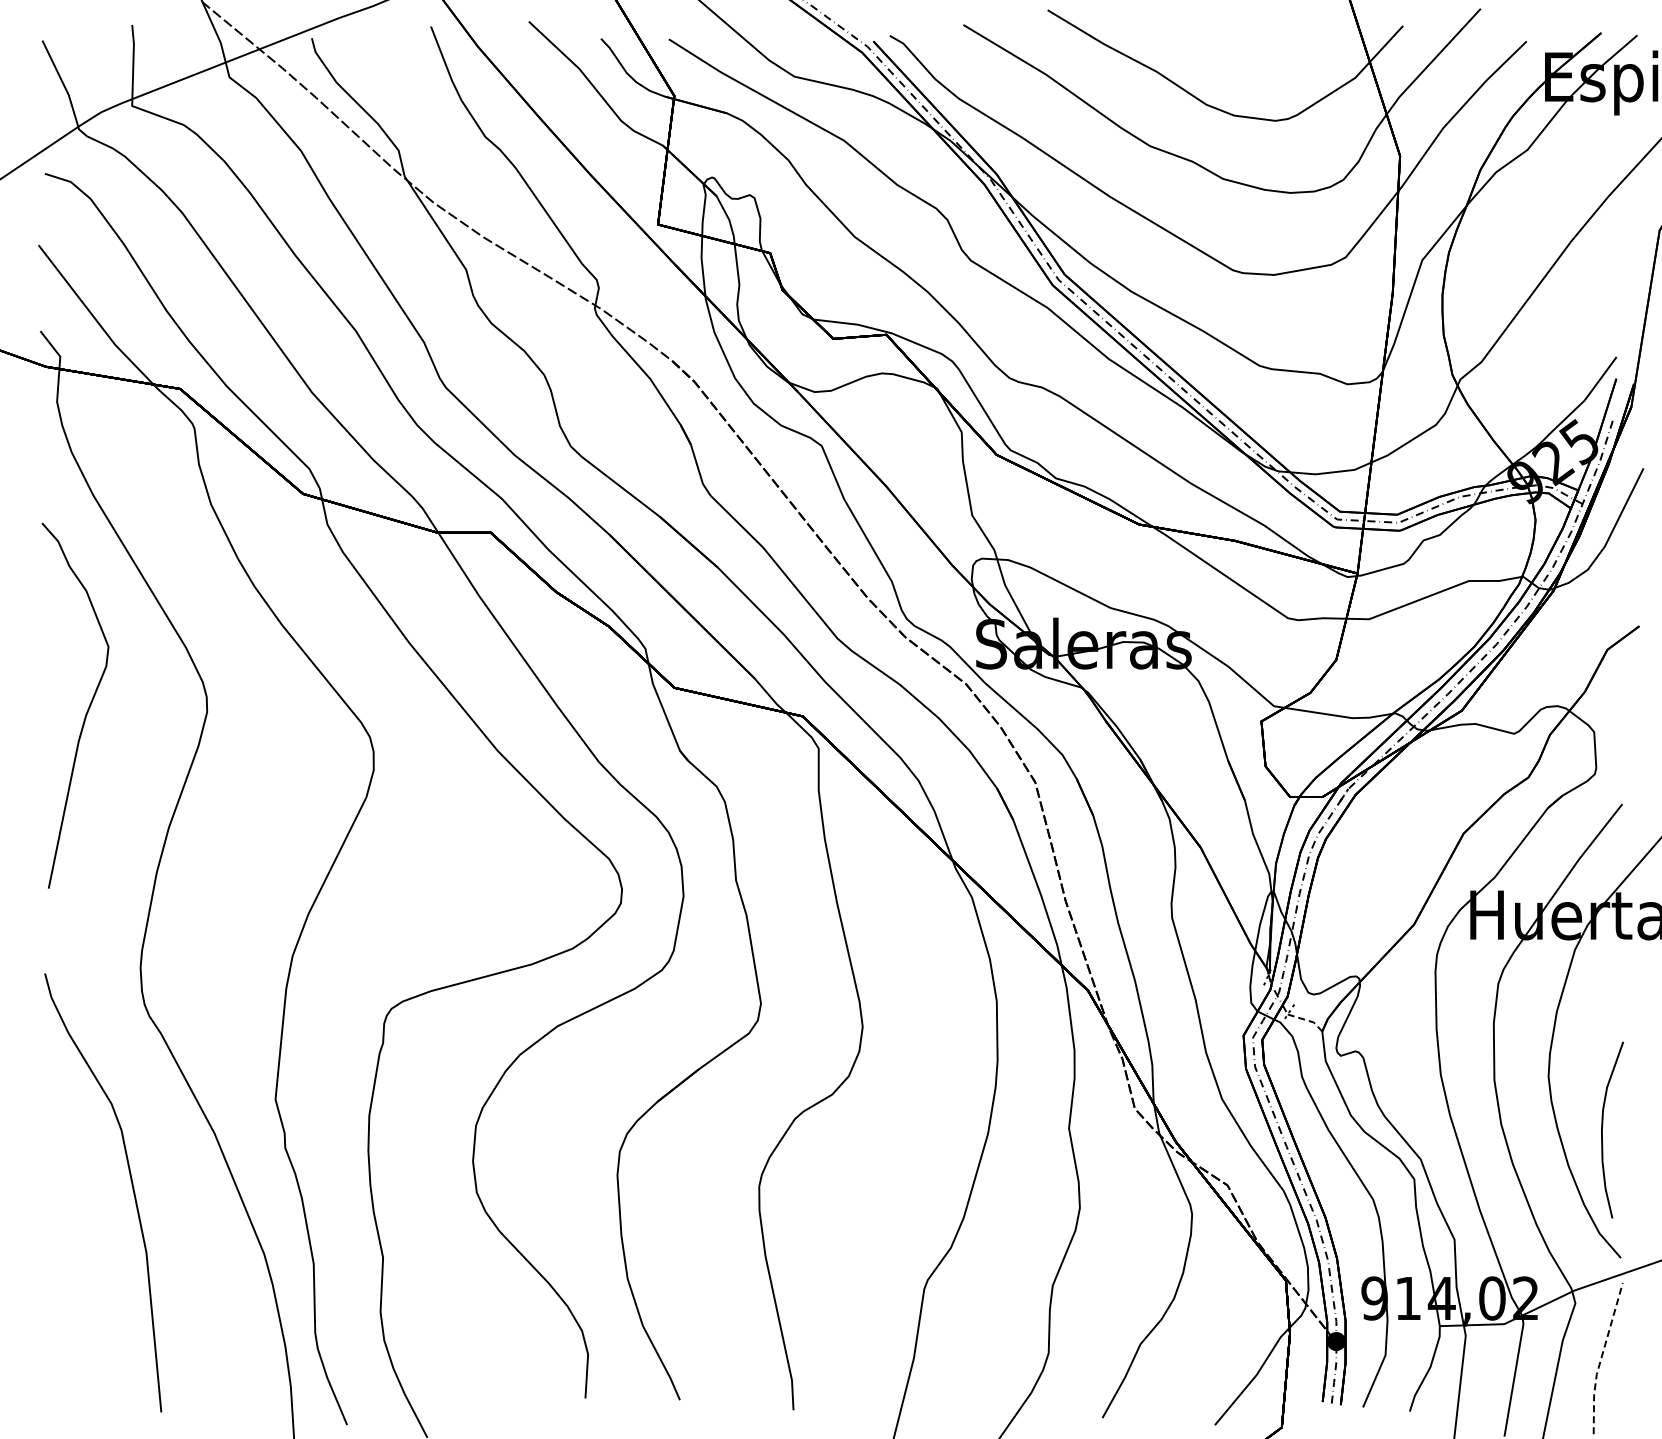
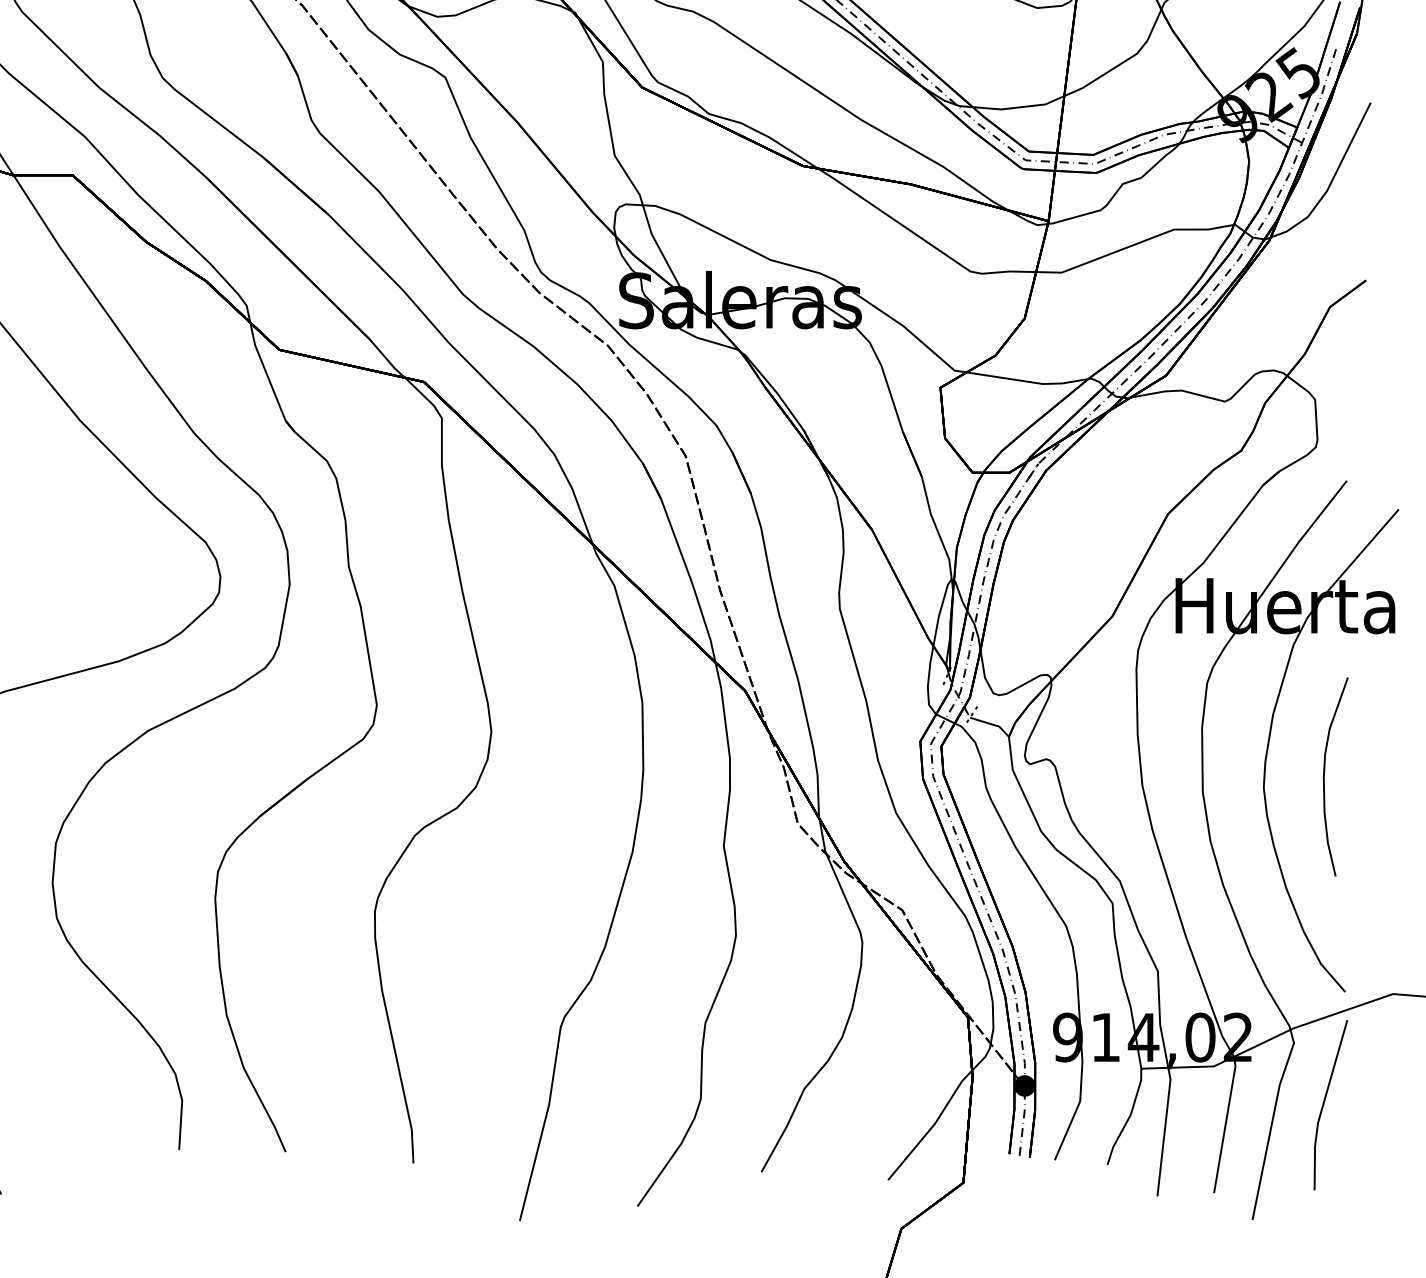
line: (1307, 1020) -> (992, 724), dashed -> solid
curve: (1603, 1125) -> (1325, 771), moved
line: (1601, 1358) -> (1323, 1105), dashed -> solid

